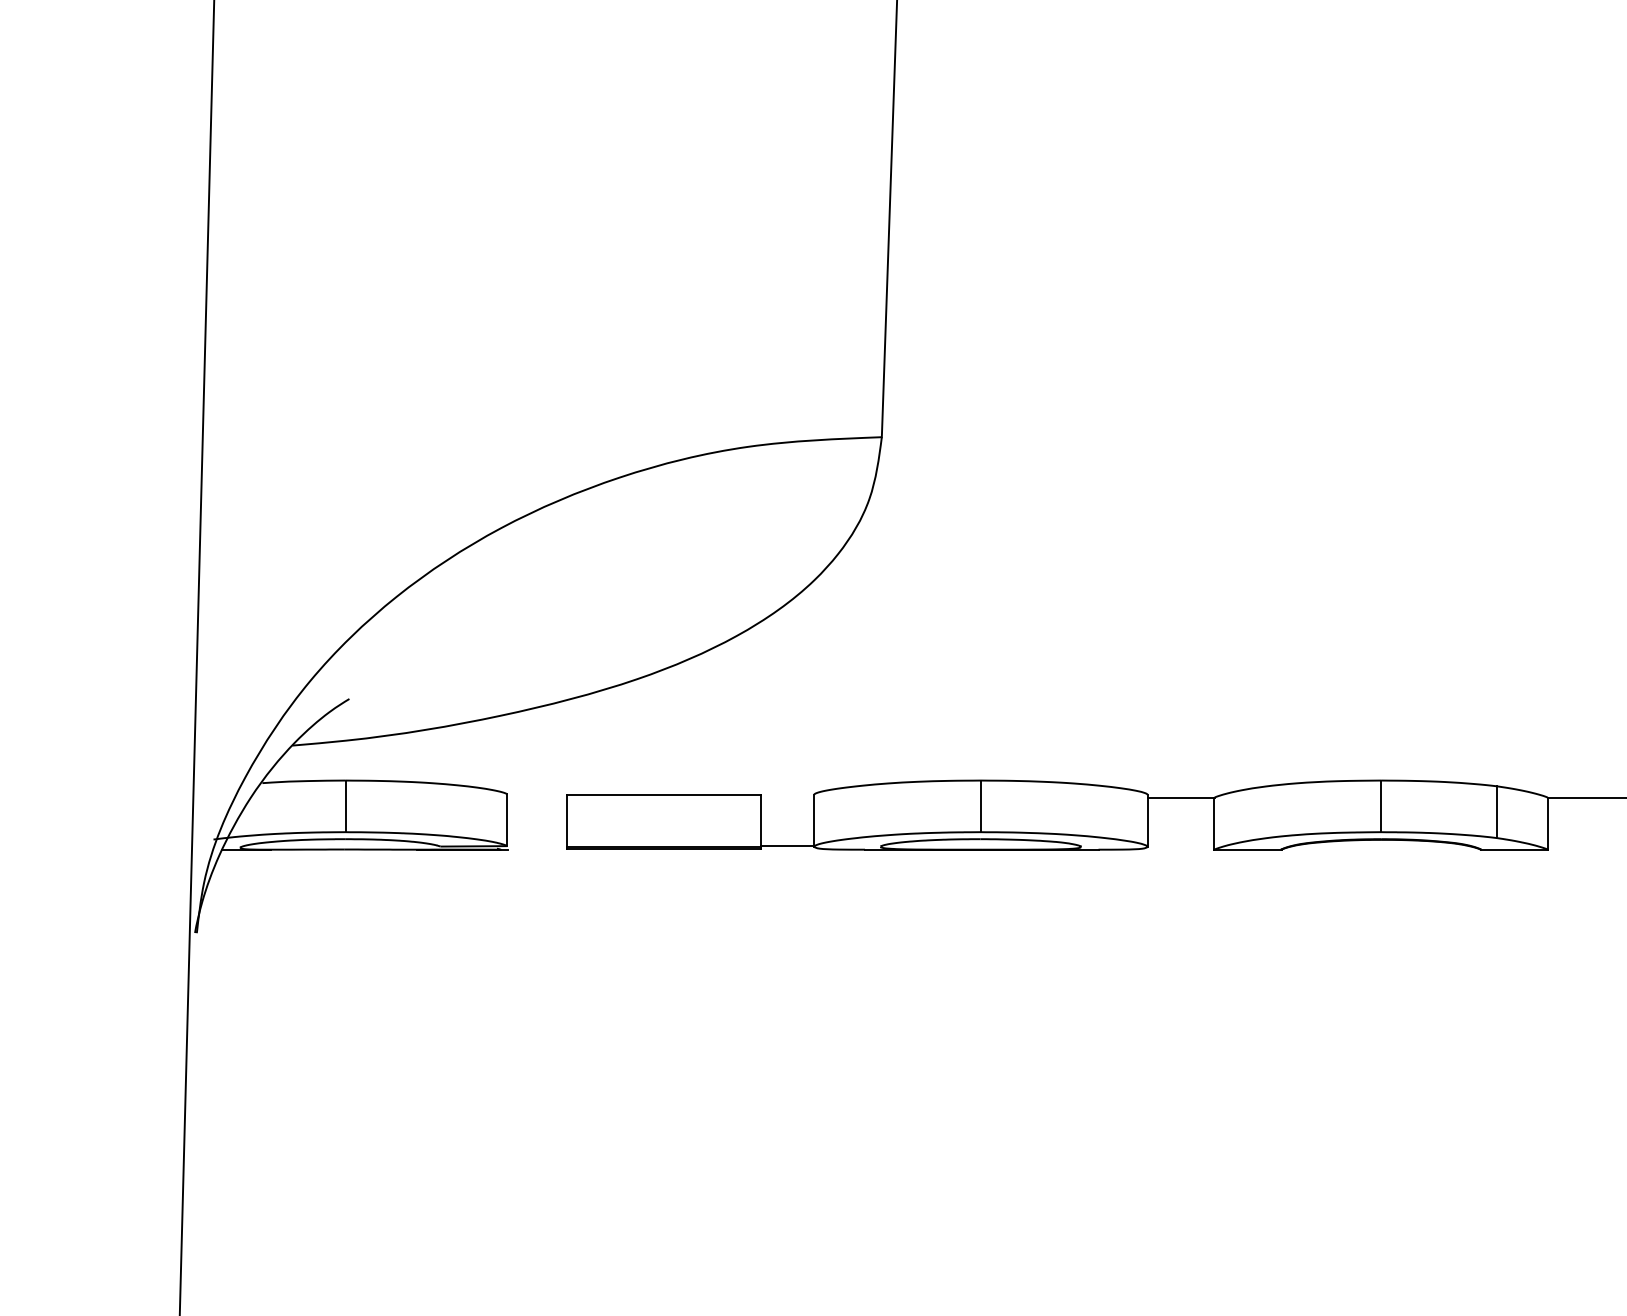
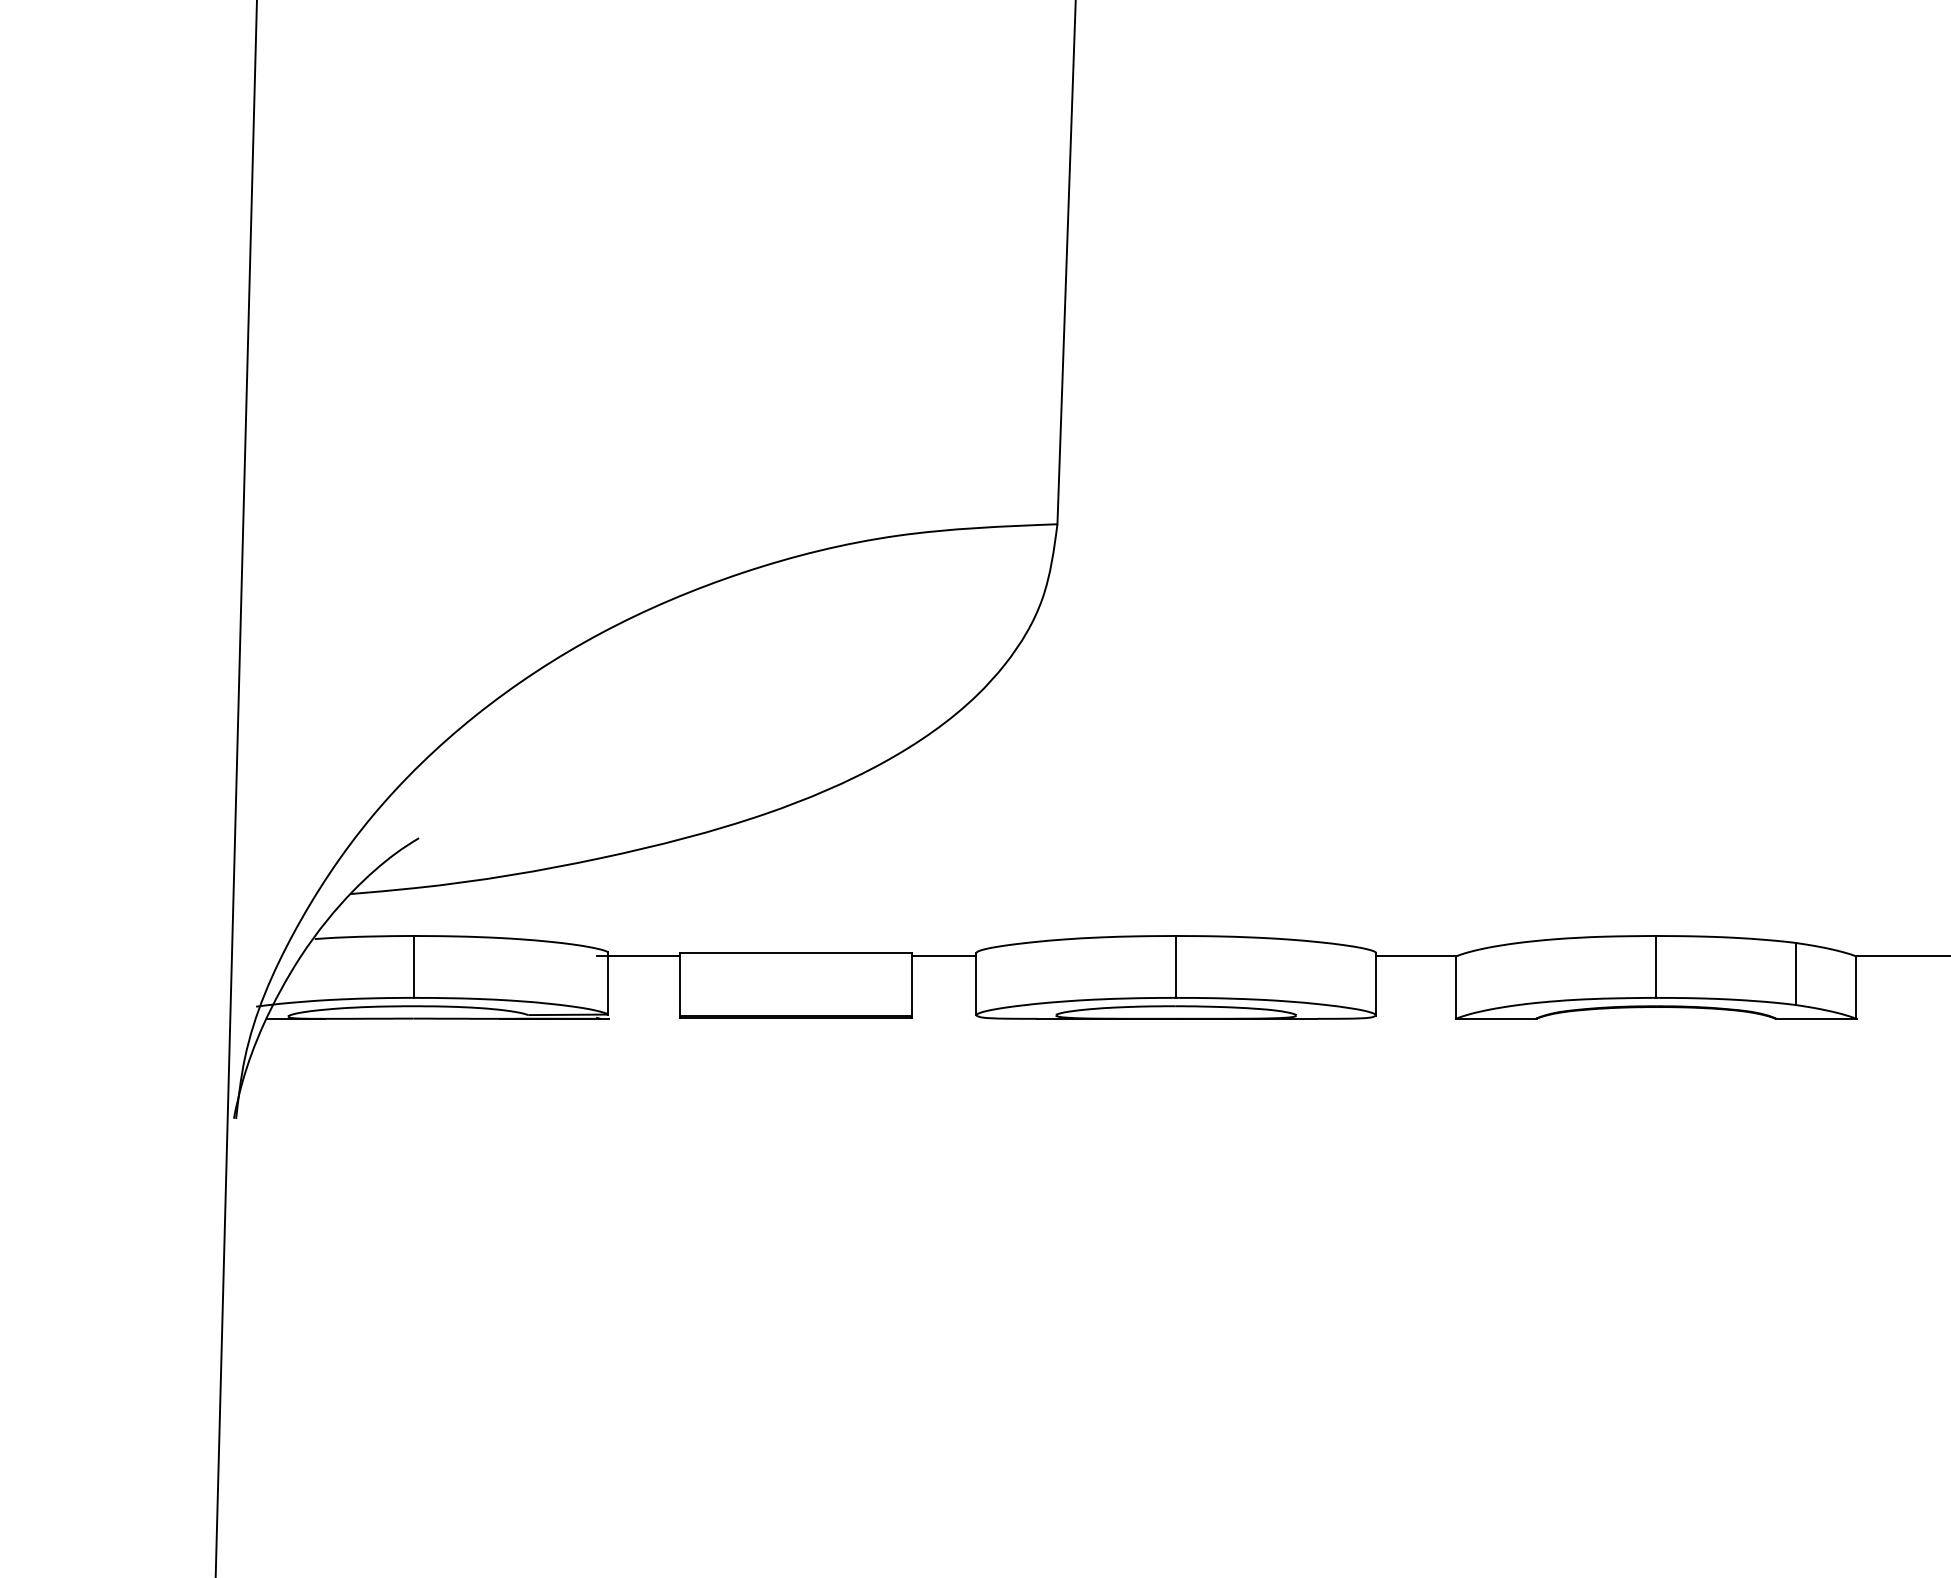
line: (532, 797) -> (638, 956), added
line: (787, 845) -> (944, 956), moved

